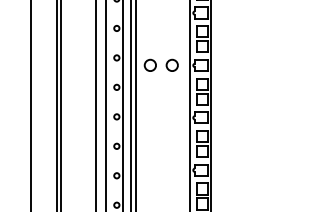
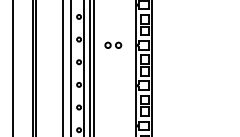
part: (161, 65) -> (113, 45), size x0.62

